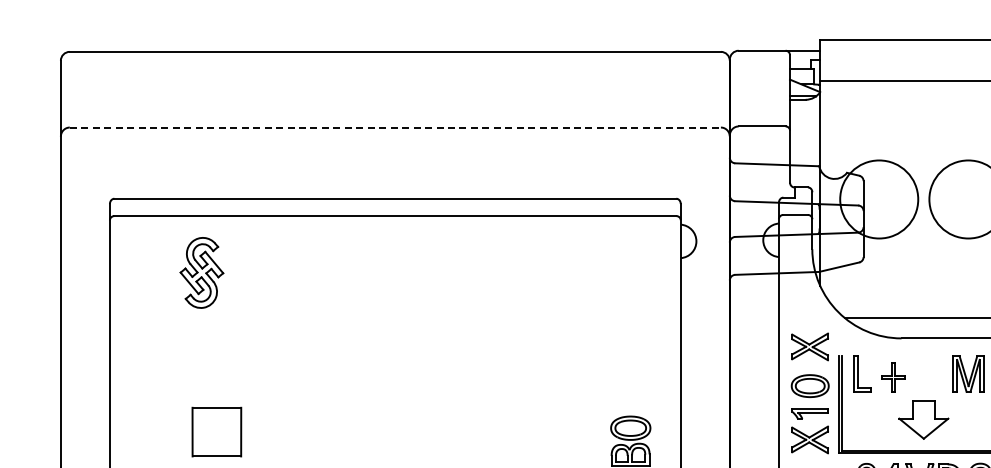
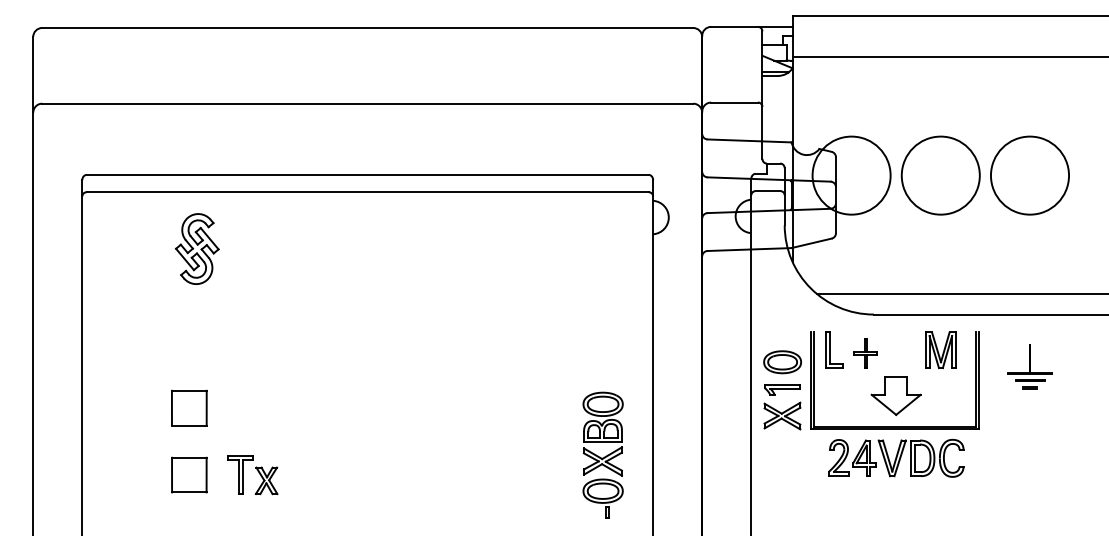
line: (395, 127) -> (367, 103), dashed -> solid
part: (201, 272) -> (196, 248), moved
part: (810, 346) -> (782, 322), removed
part: (217, 431) -> (189, 407), size x0.71

